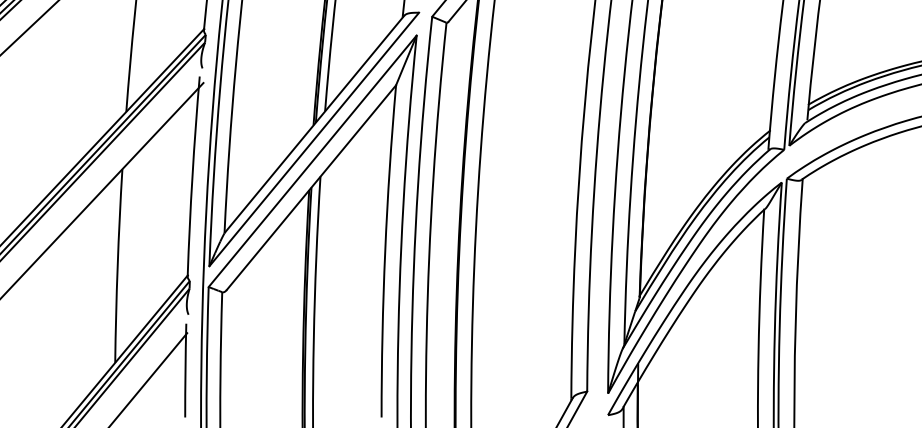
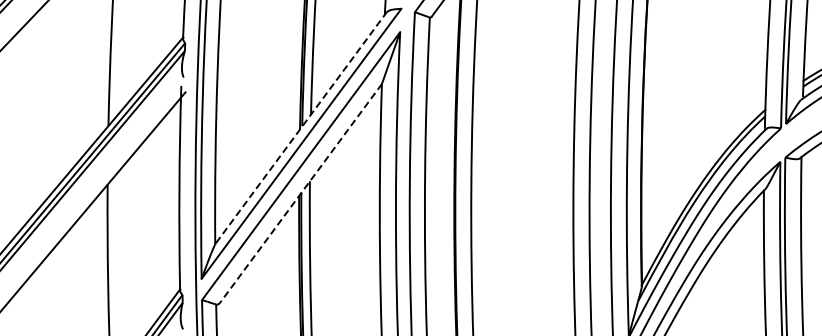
line: (315, 123) -> (301, 127), solid -> dashed
line: (311, 187) -> (301, 192), solid -> dashed

